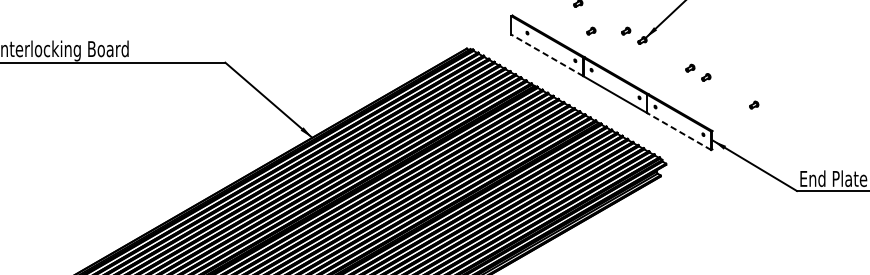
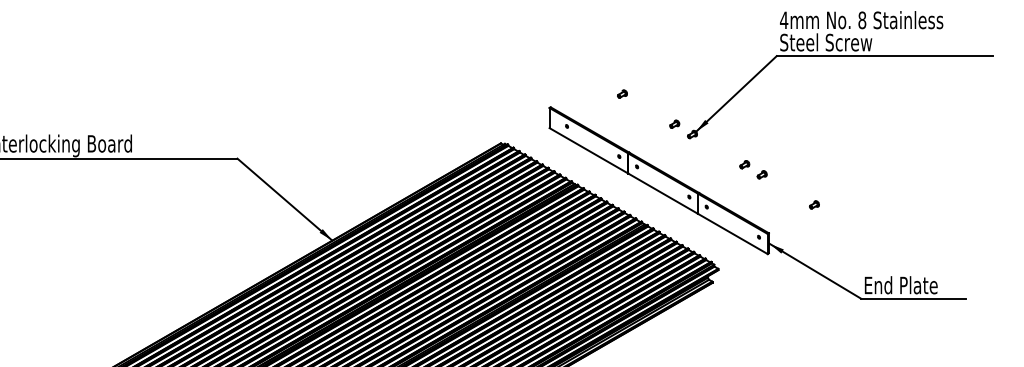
part: (591, 30) -> (636, 123), removed
line: (547, 55) -> (588, 150), dashed -> solid
line: (679, 131) -> (732, 233), dashed -> solid

